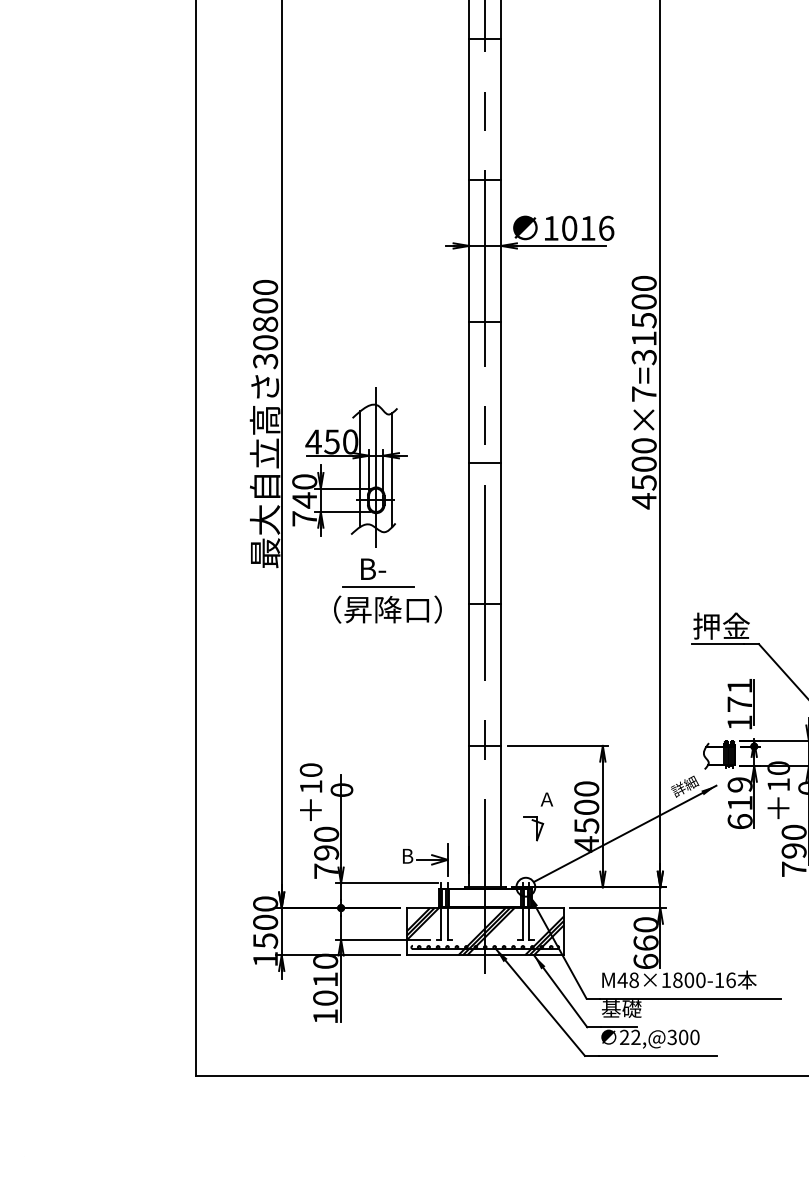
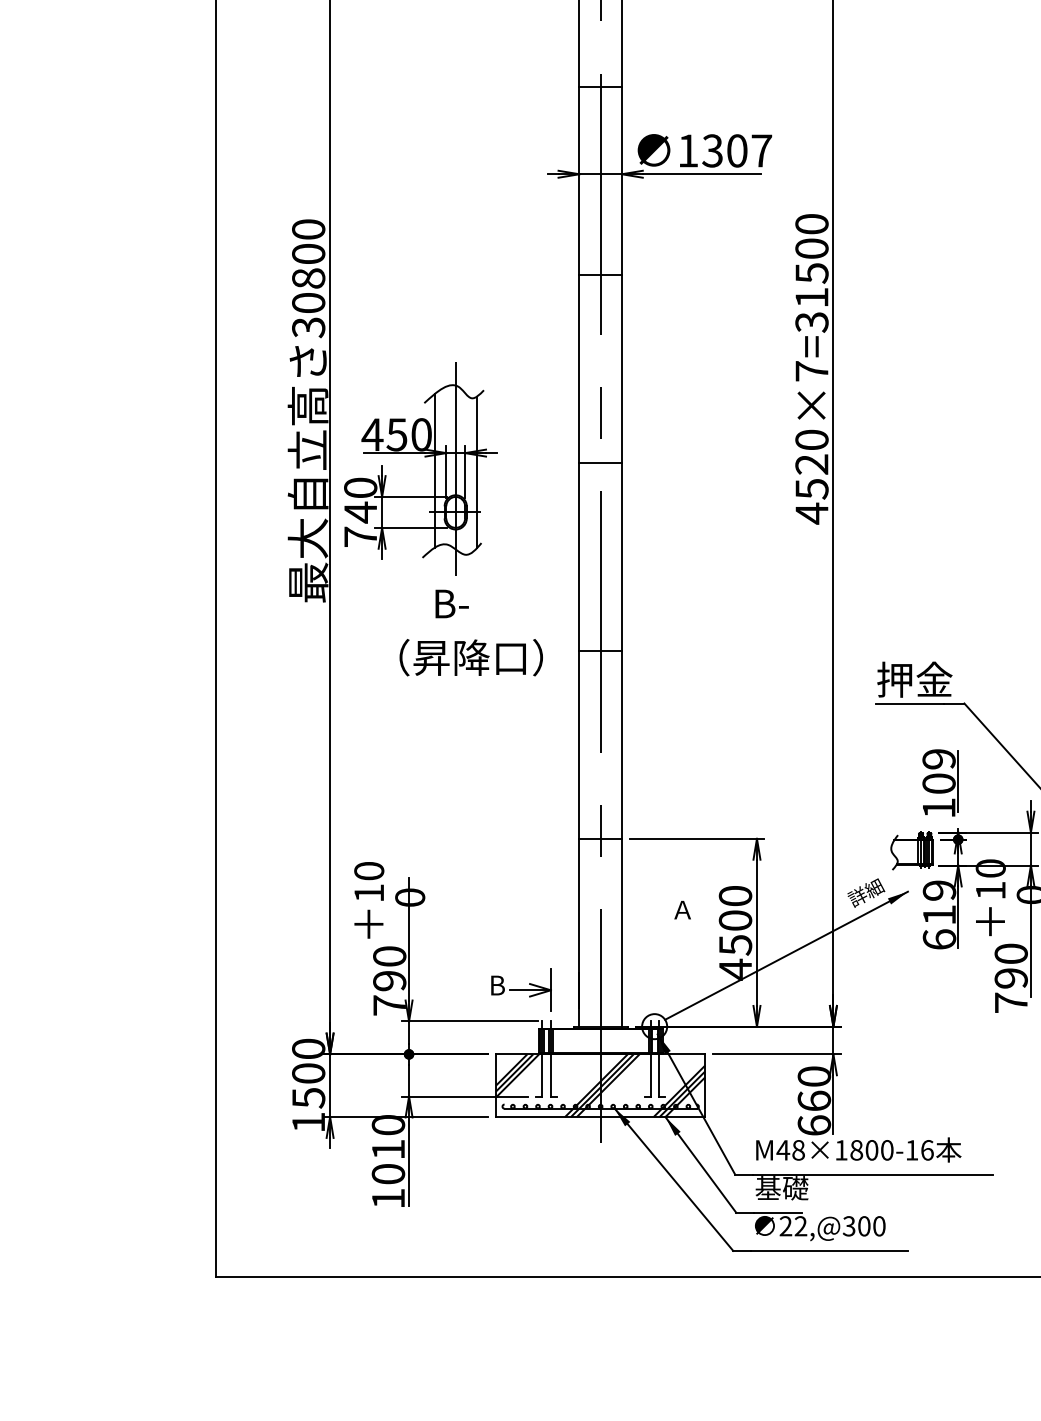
text: (587, 227) -> (736, 149), 1016 -> 1307
text: (643, 463) -> (811, 463), 4500×7=31500 -> 4520×7=31500
line: (378, 586) -> (458, 626), removed
text: (739, 694) -> (938, 770), 171 -> 109
part: (533, 828) -> (664, 948), removed

